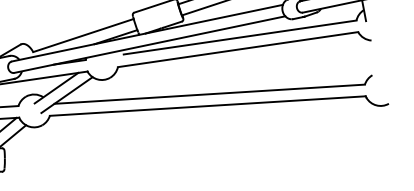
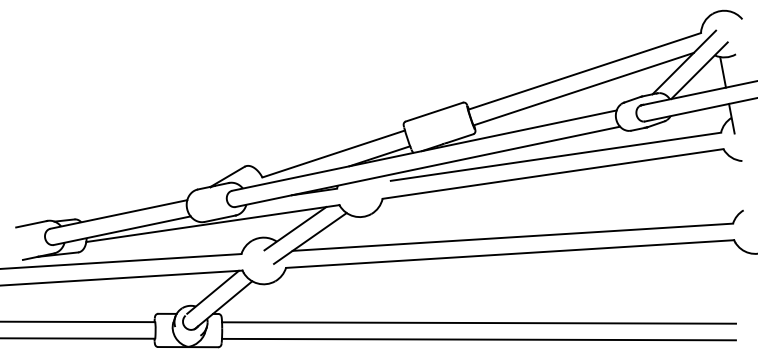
line: (186, 154) -> (479, 322), added
line: (185, 166) -> (478, 339), added

